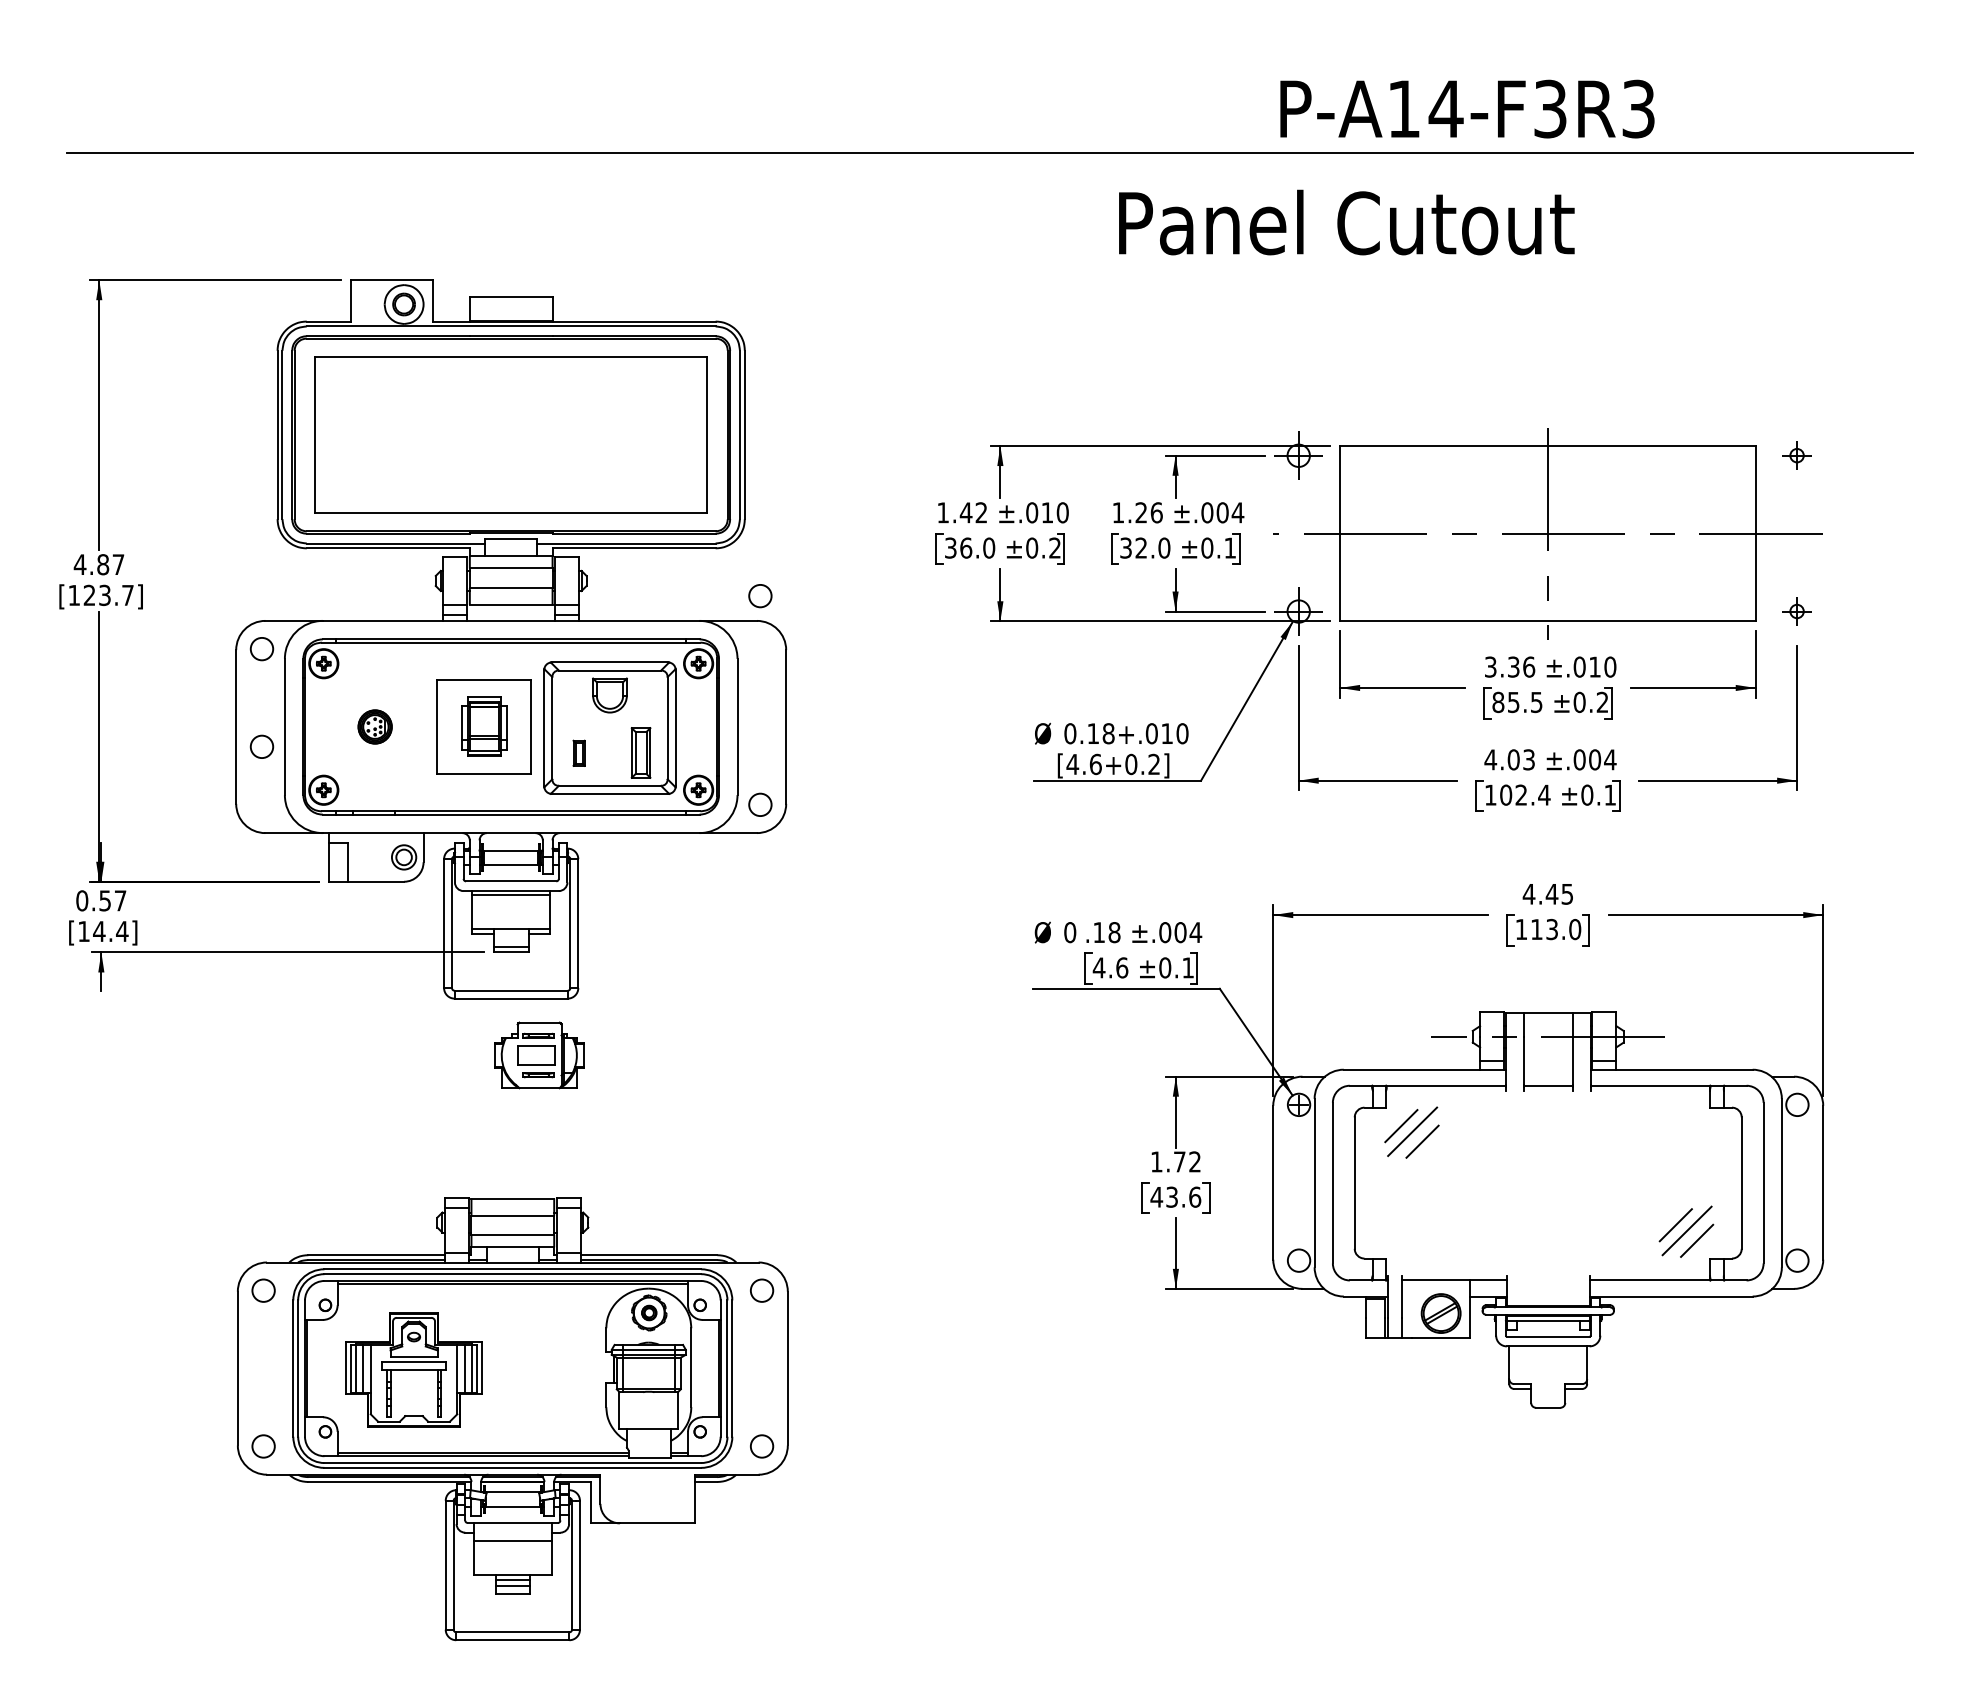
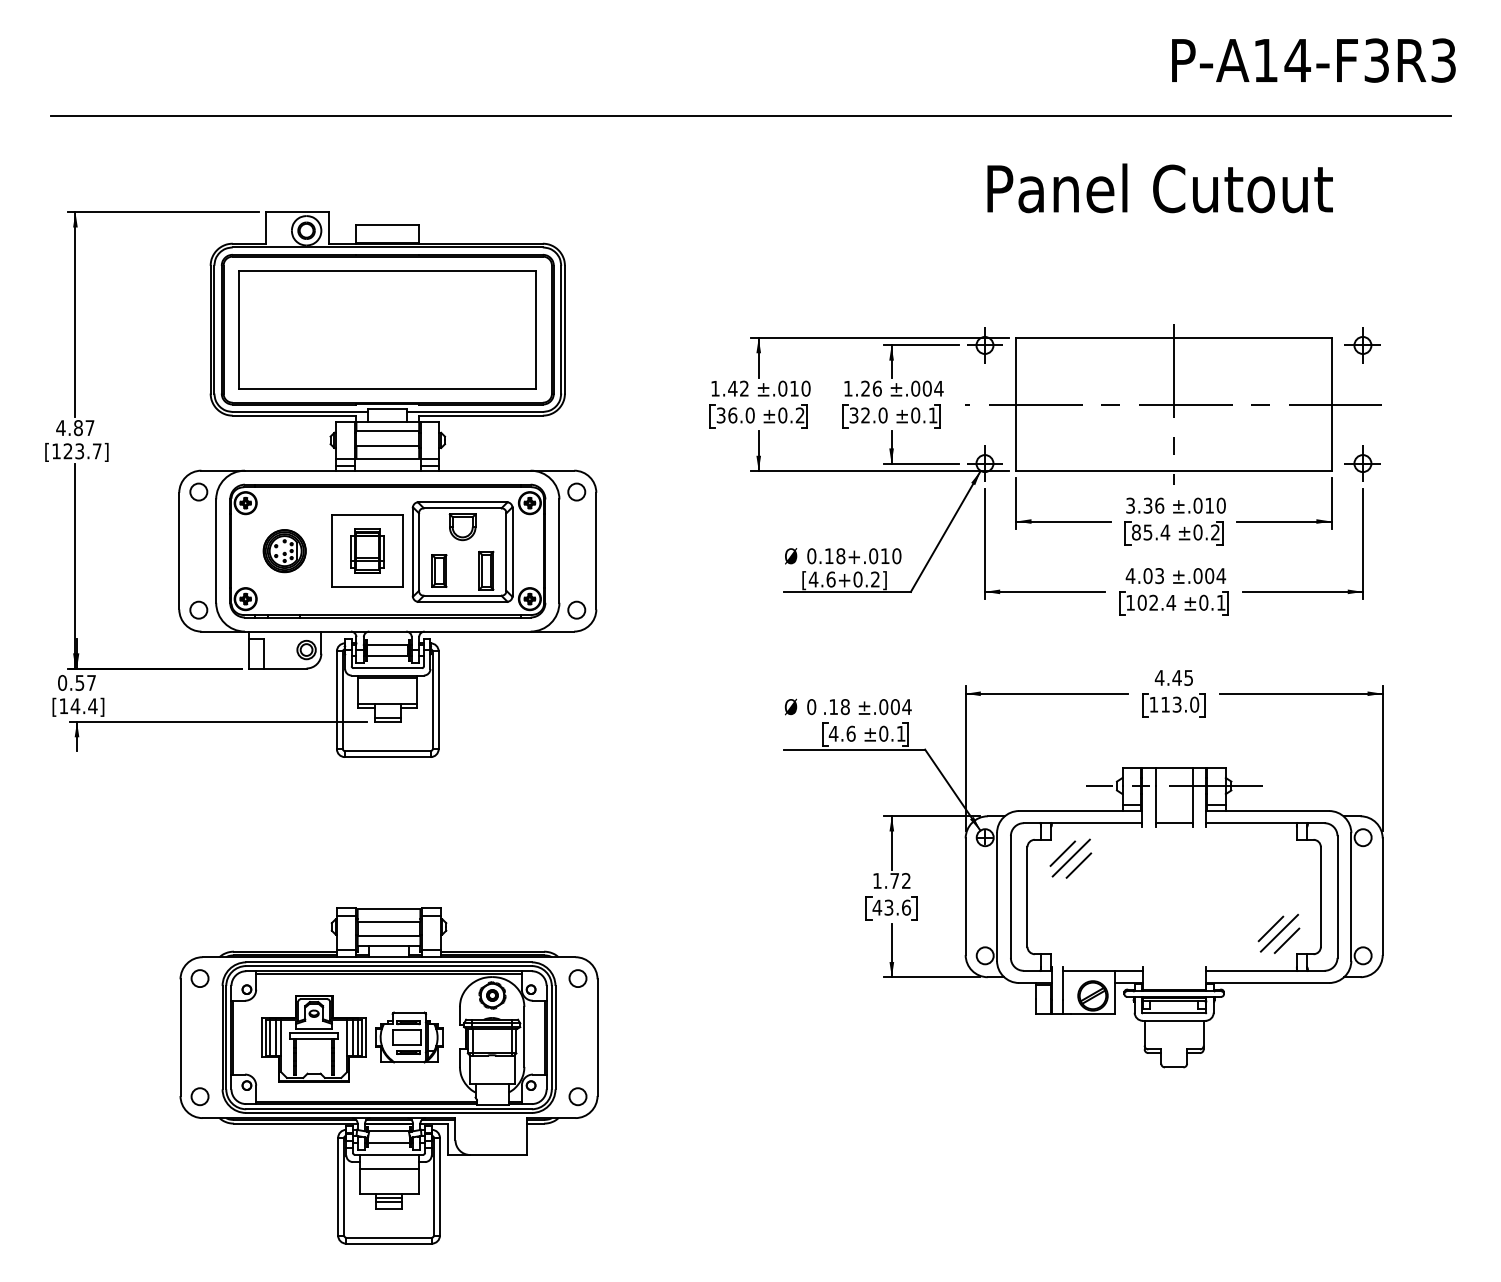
text: (1467, 108) -> (1313, 60), moved
text: (1346, 222) -> (1159, 188), moved
part: (1796, 455) -> (1362, 345), size x1.67
circle: (760, 596) -> (576, 492), moved
part: (1796, 611) -> (1362, 463), size x1.67
text: (1536, 702) -> (1165, 532), 85.5 -> 85.4
part: (374, 726) -> (284, 550), size x1.67
circle: (261, 746) -> (198, 609), moved
part: (578, 753) -> (438, 571), size x1.67
part: (539, 1055) -> (409, 1037), moved

